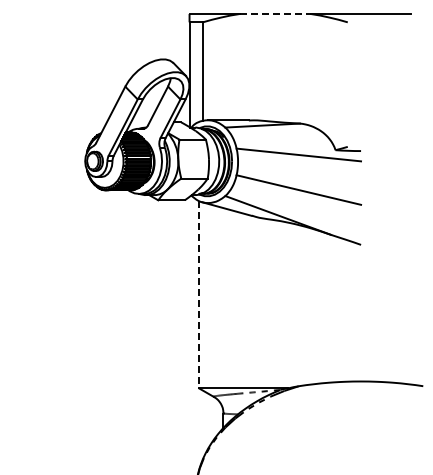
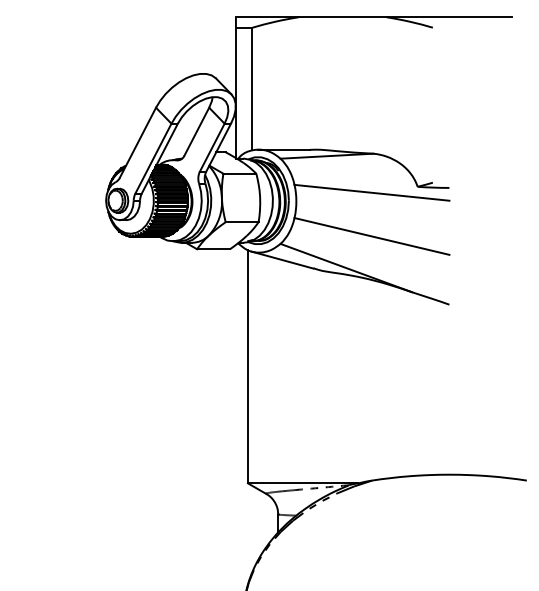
line: (275, 14) -> (342, 17), dashed -> solid
line: (199, 294) -> (248, 366), dashed -> solid

